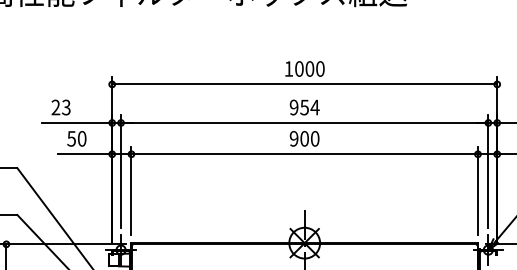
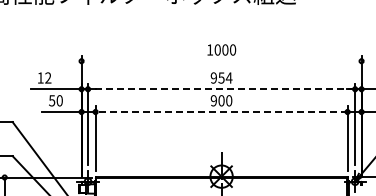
line: (304, 84) -> (221, 61), removed
text: (61, 106) -> (44, 77), 23 -> 12
line: (304, 123) -> (221, 89), solid -> dashed
line: (304, 154) -> (221, 112), solid -> dashed

